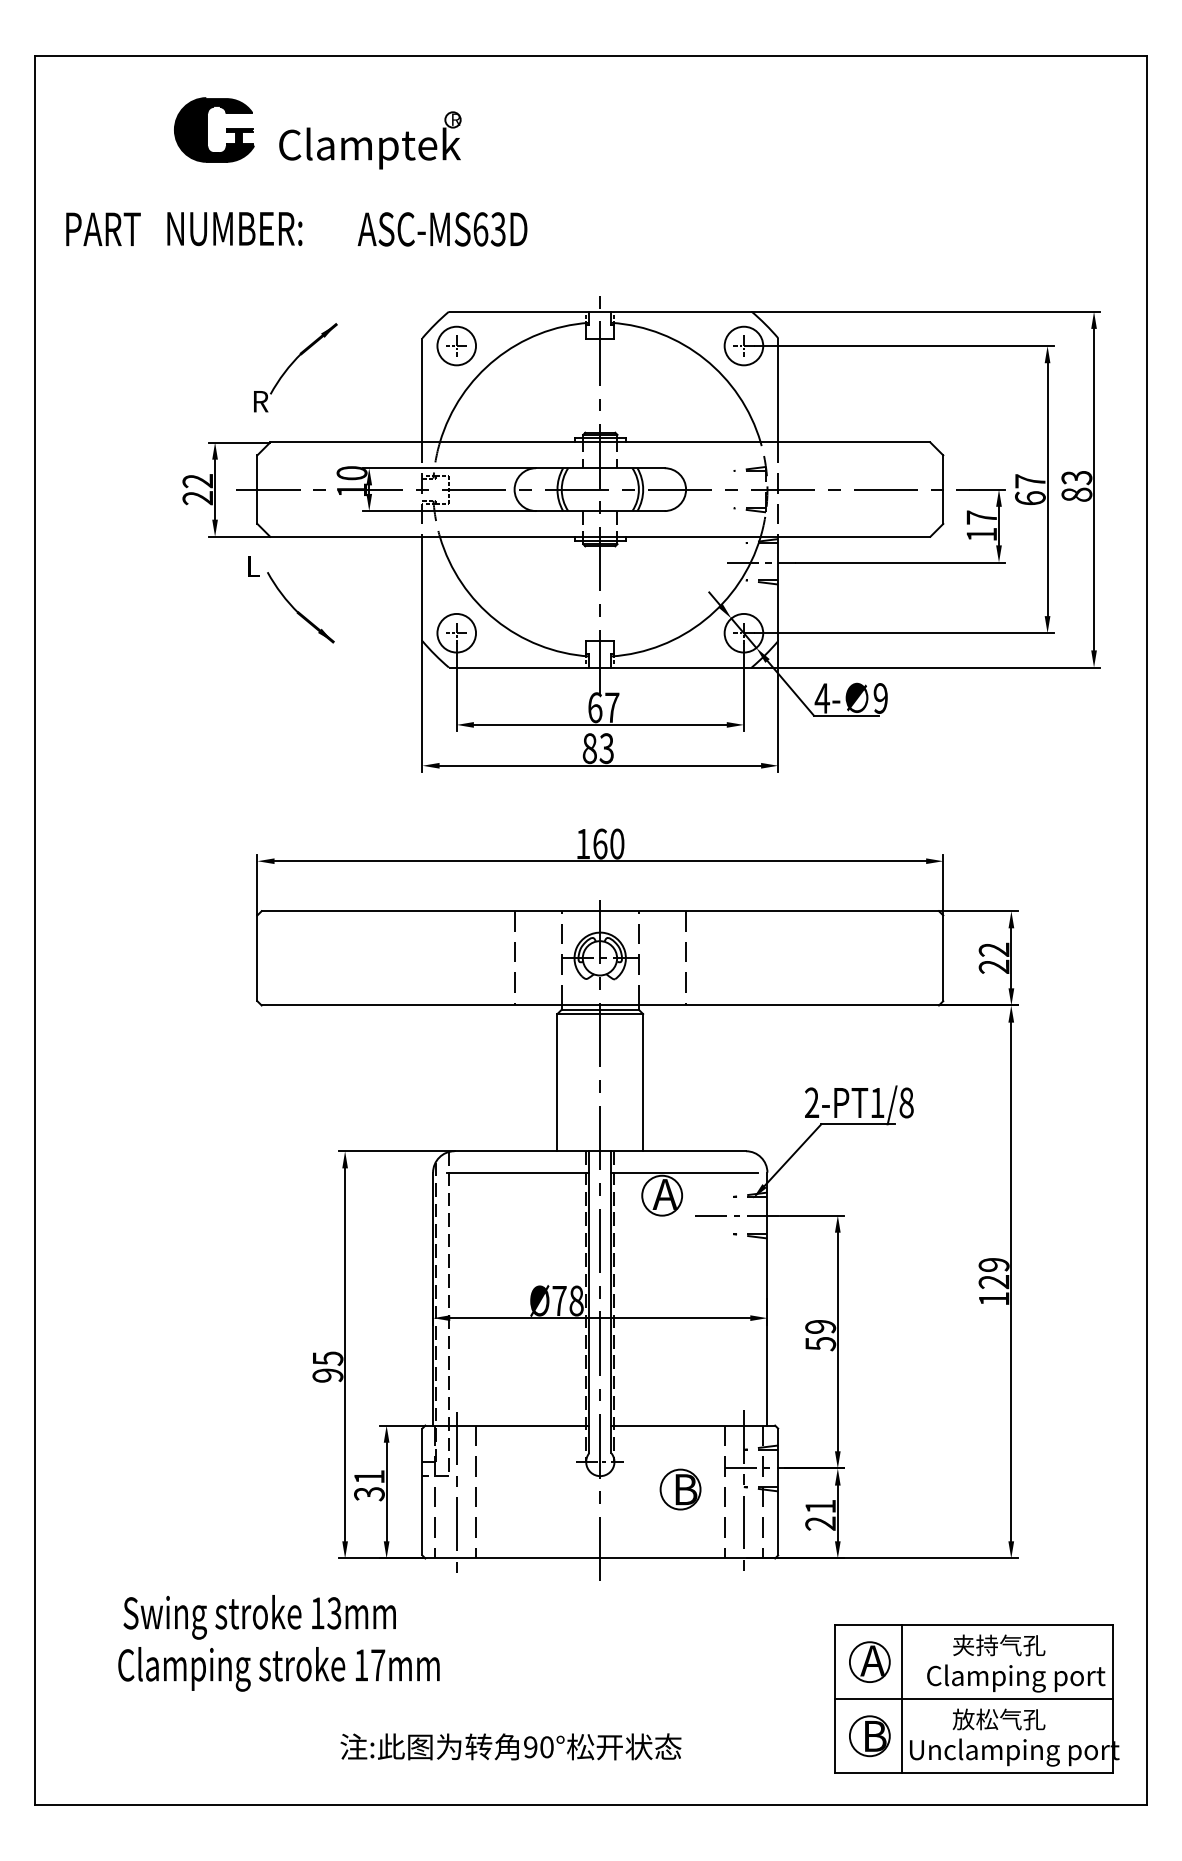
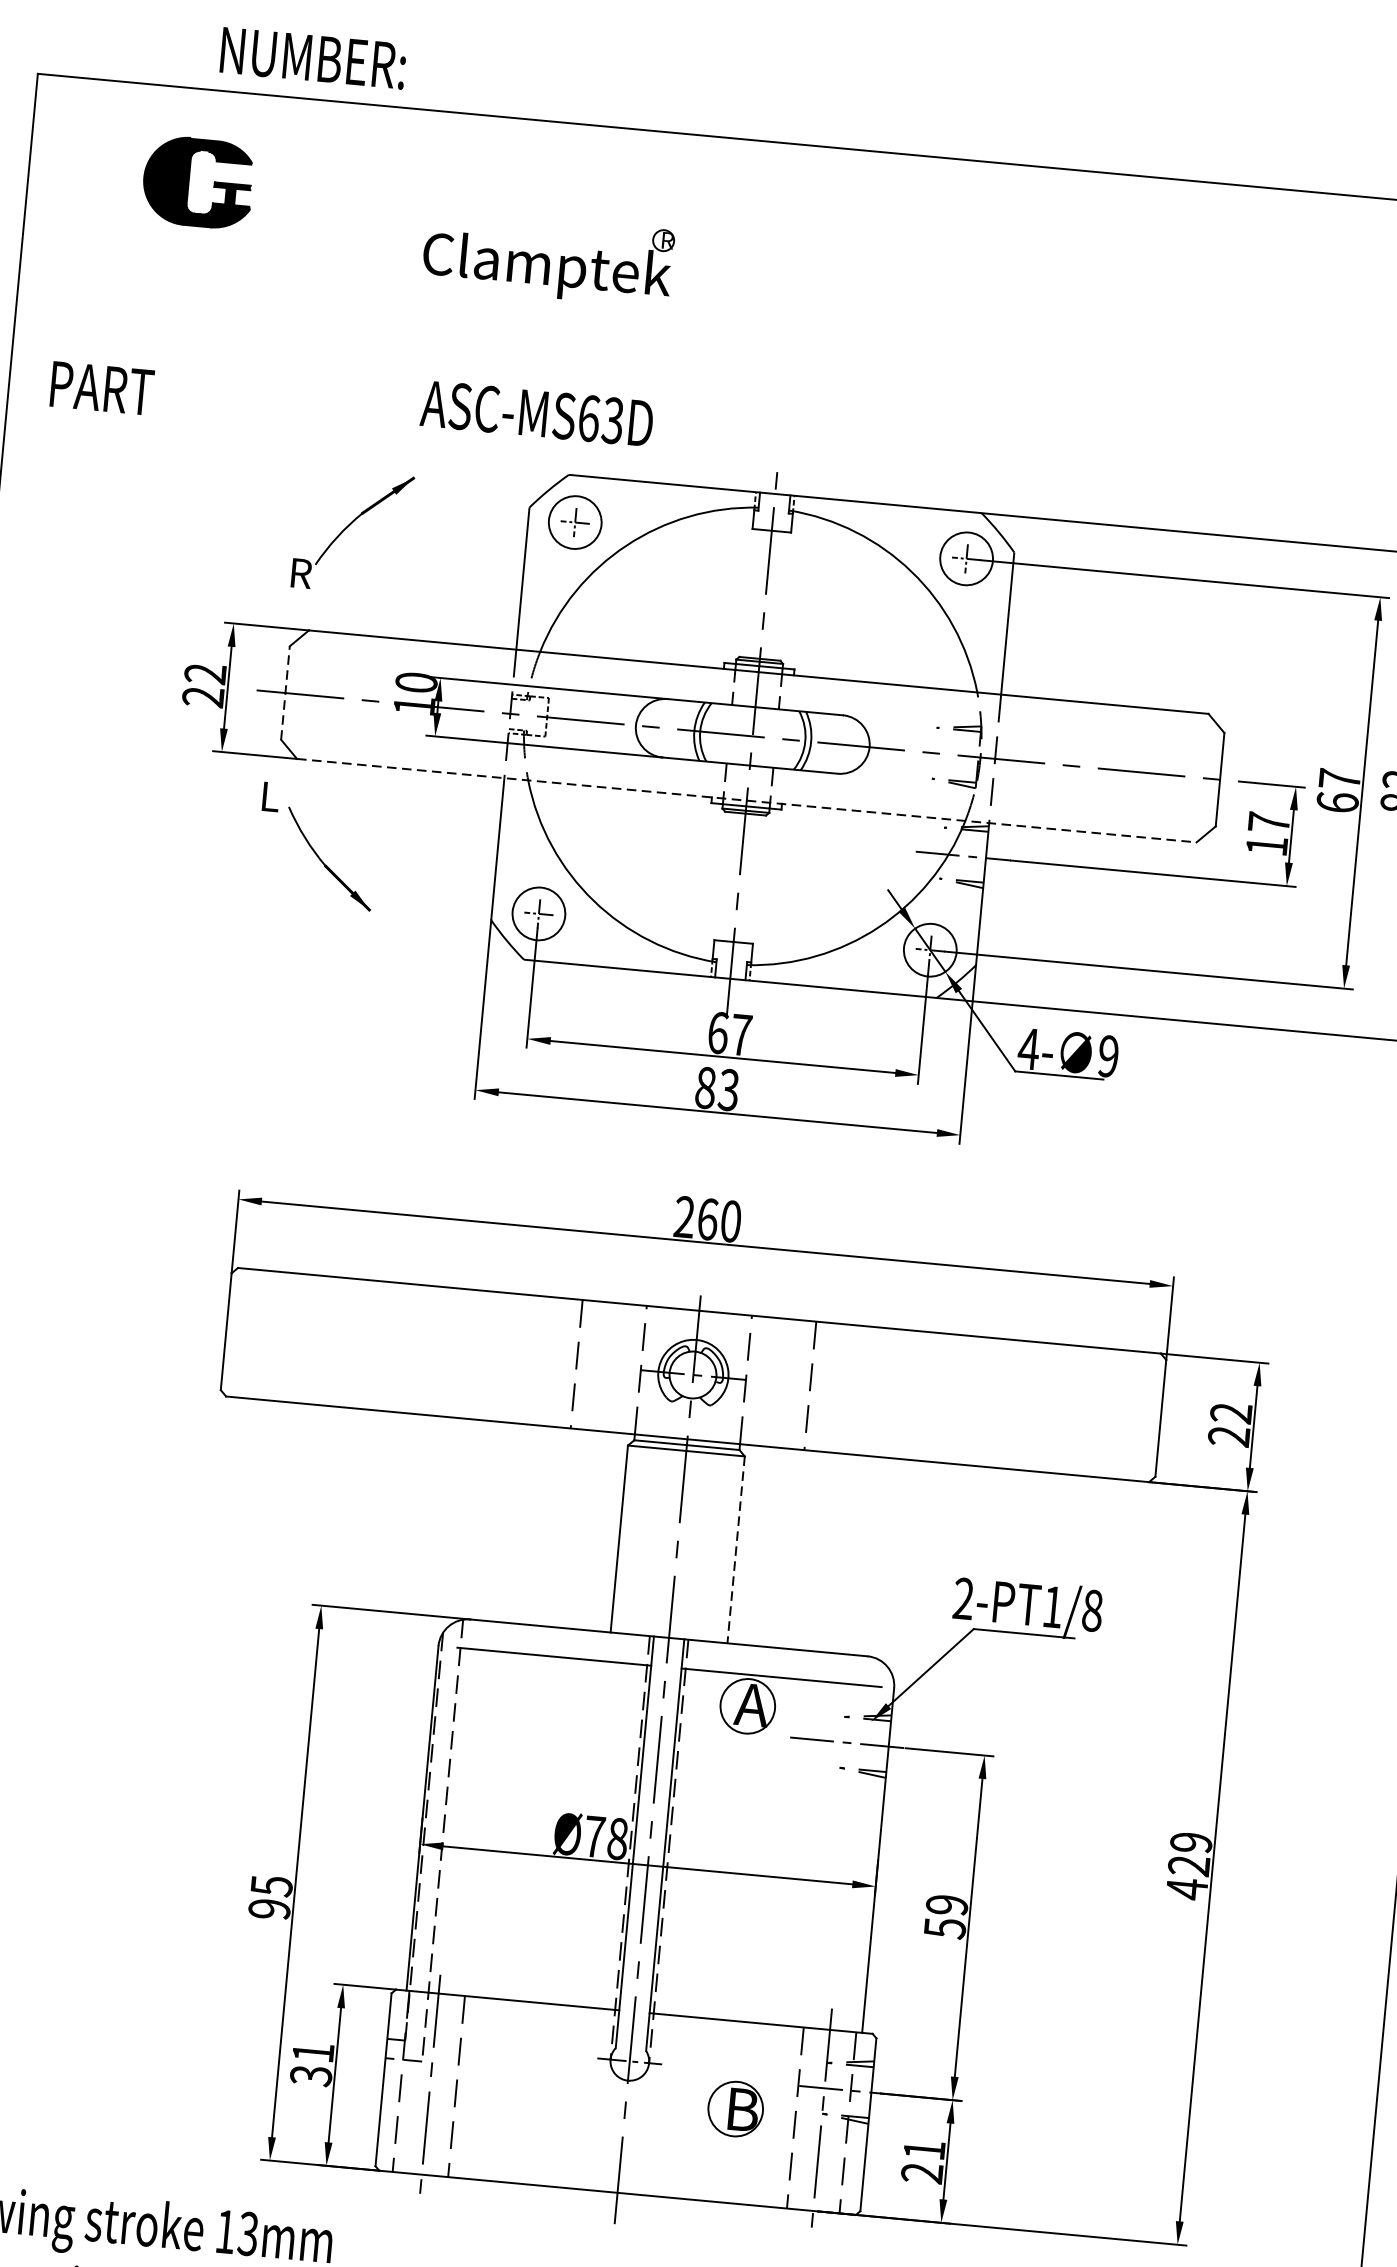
part: (207, 129) -> (188, 180), moved
part: (370, 140) -> (548, 258), moved
text: (103, 228) -> (102, 387), moved
text: (234, 229) -> (312, 59), moved
text: (442, 229) -> (536, 413), moved
line: (257, 489) -> (285, 692), solid -> dashed
line: (600, 536) -> (747, 800), solid -> dashed
text: (583, 843) -> (685, 1216), 160 -> 260
line: (643, 1082) -> (736, 1549), solid -> dashed
text: (994, 1298) -> (1187, 1888), 129 -> 429

